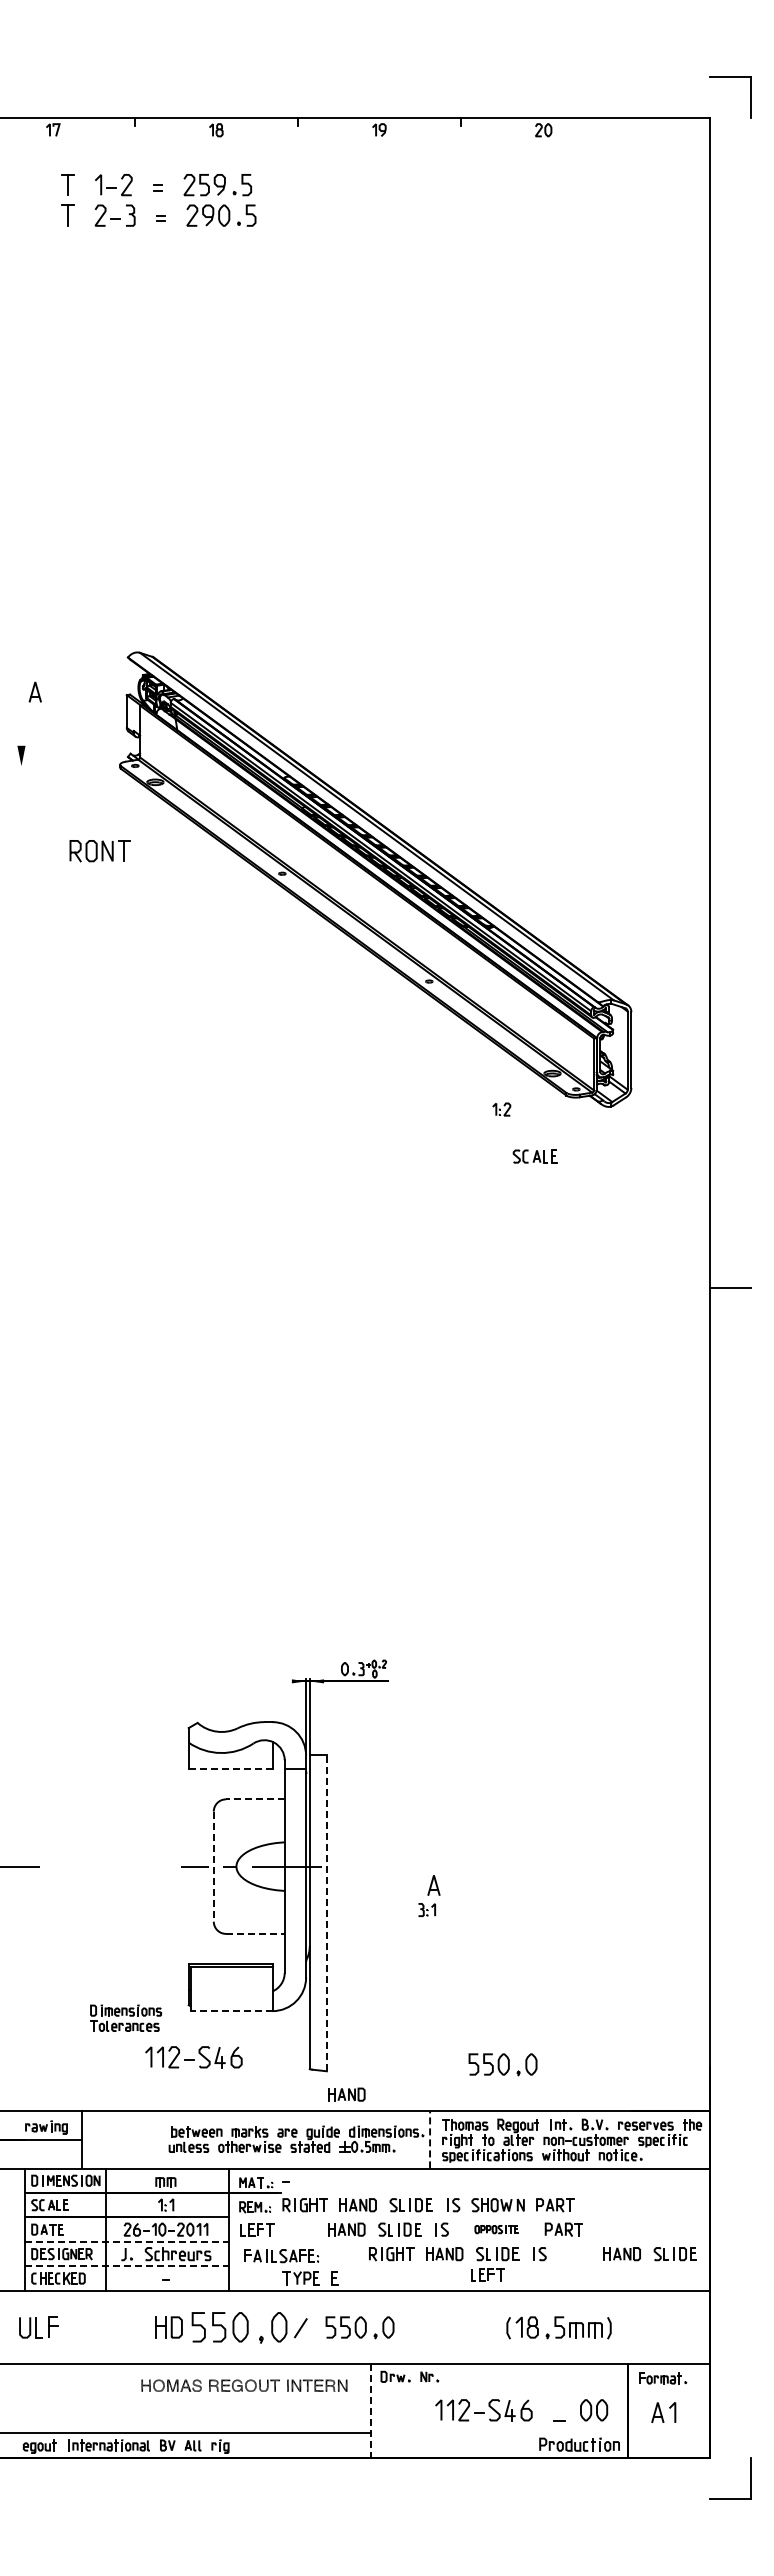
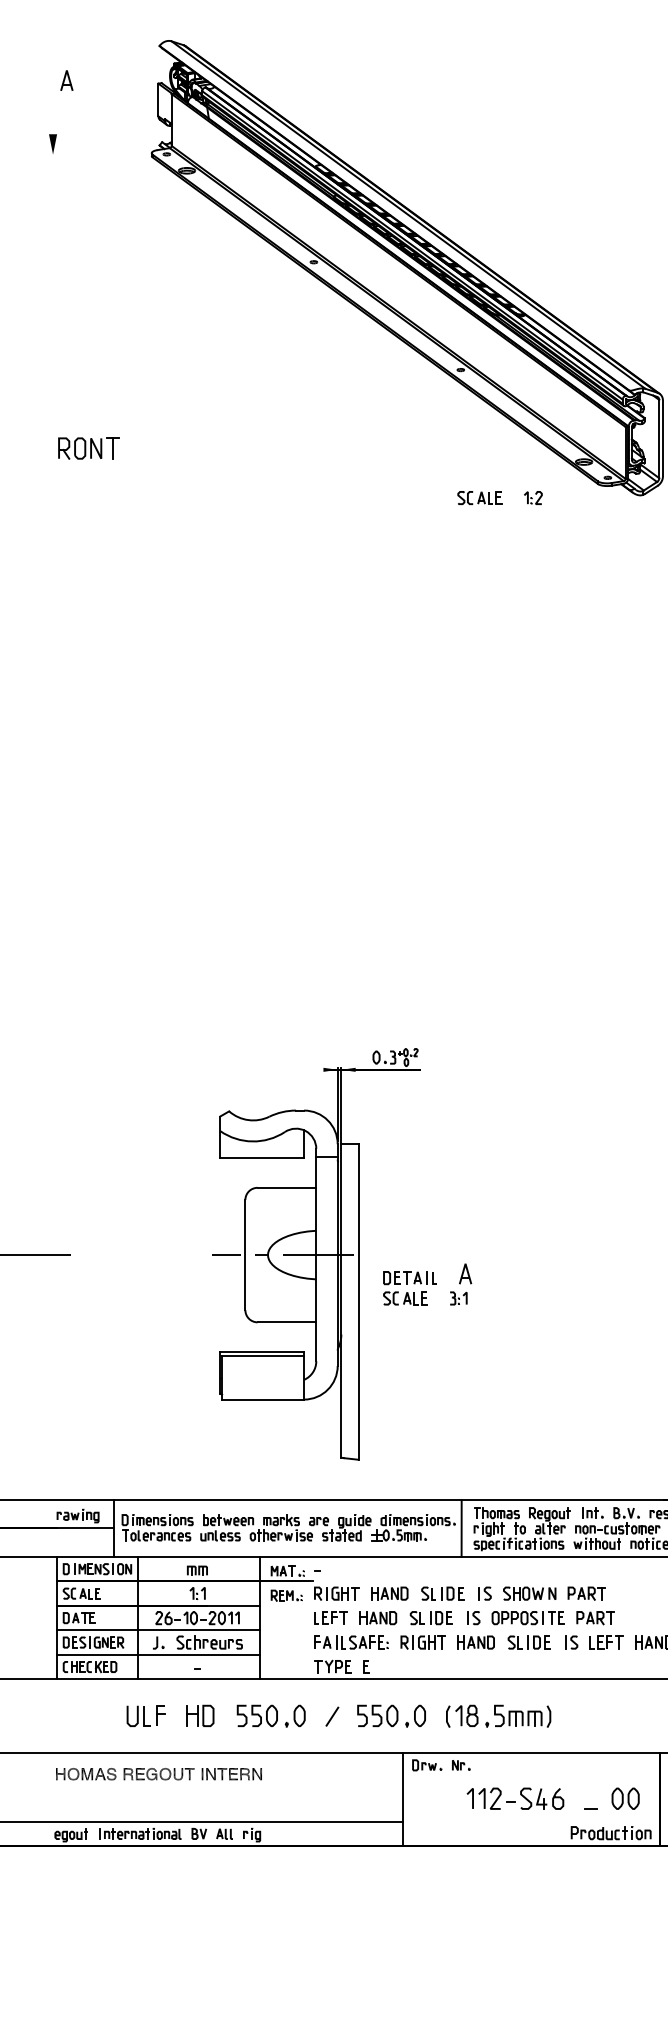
part: (99, 851) -> (88, 448), moved
part: (534, 1156) -> (479, 497), moved
line: (230, 1769) -> (262, 1157), dashed -> solid
line: (254, 1799) -> (286, 1187), dashed -> solid
line: (213, 1867) -> (245, 1255), dashed -> solid
part: (377, 1899) -> (409, 1287), added
line: (326, 1913) -> (358, 1301), dashed -> solid
line: (255, 1933) -> (287, 1321), dashed -> solid
line: (231, 2011) -> (263, 1399), dashed -> solid
part: (125, 2017) -> (157, 1526), moved
part: (193, 2057) -> (225, 1445), removed
part: (502, 2064) -> (534, 1452), removed
part: (346, 2094) -> (378, 1482), removed
line: (430, 2139) -> (462, 1527), dashed -> solid
part: (257, 2229) -> (331, 1617), moved
part: (496, 2229) -> (528, 1617), size x1.67
line: (126, 2241) -> (158, 1629), dashed -> solid
part: (281, 2256) -> (351, 1642), moved
line: (126, 2266) -> (158, 1654), dashed -> solid
part: (487, 2274) -> (606, 1641), moved
part: (38, 2327) -> (146, 1715), moved
part: (239, 2327) -> (271, 1715), size x0.71
part: (558, 2327) -> (498, 1715), moved
part: (244, 2385) -> (159, 1773), moved
line: (371, 2411) -> (403, 1799), dashed -> solid

